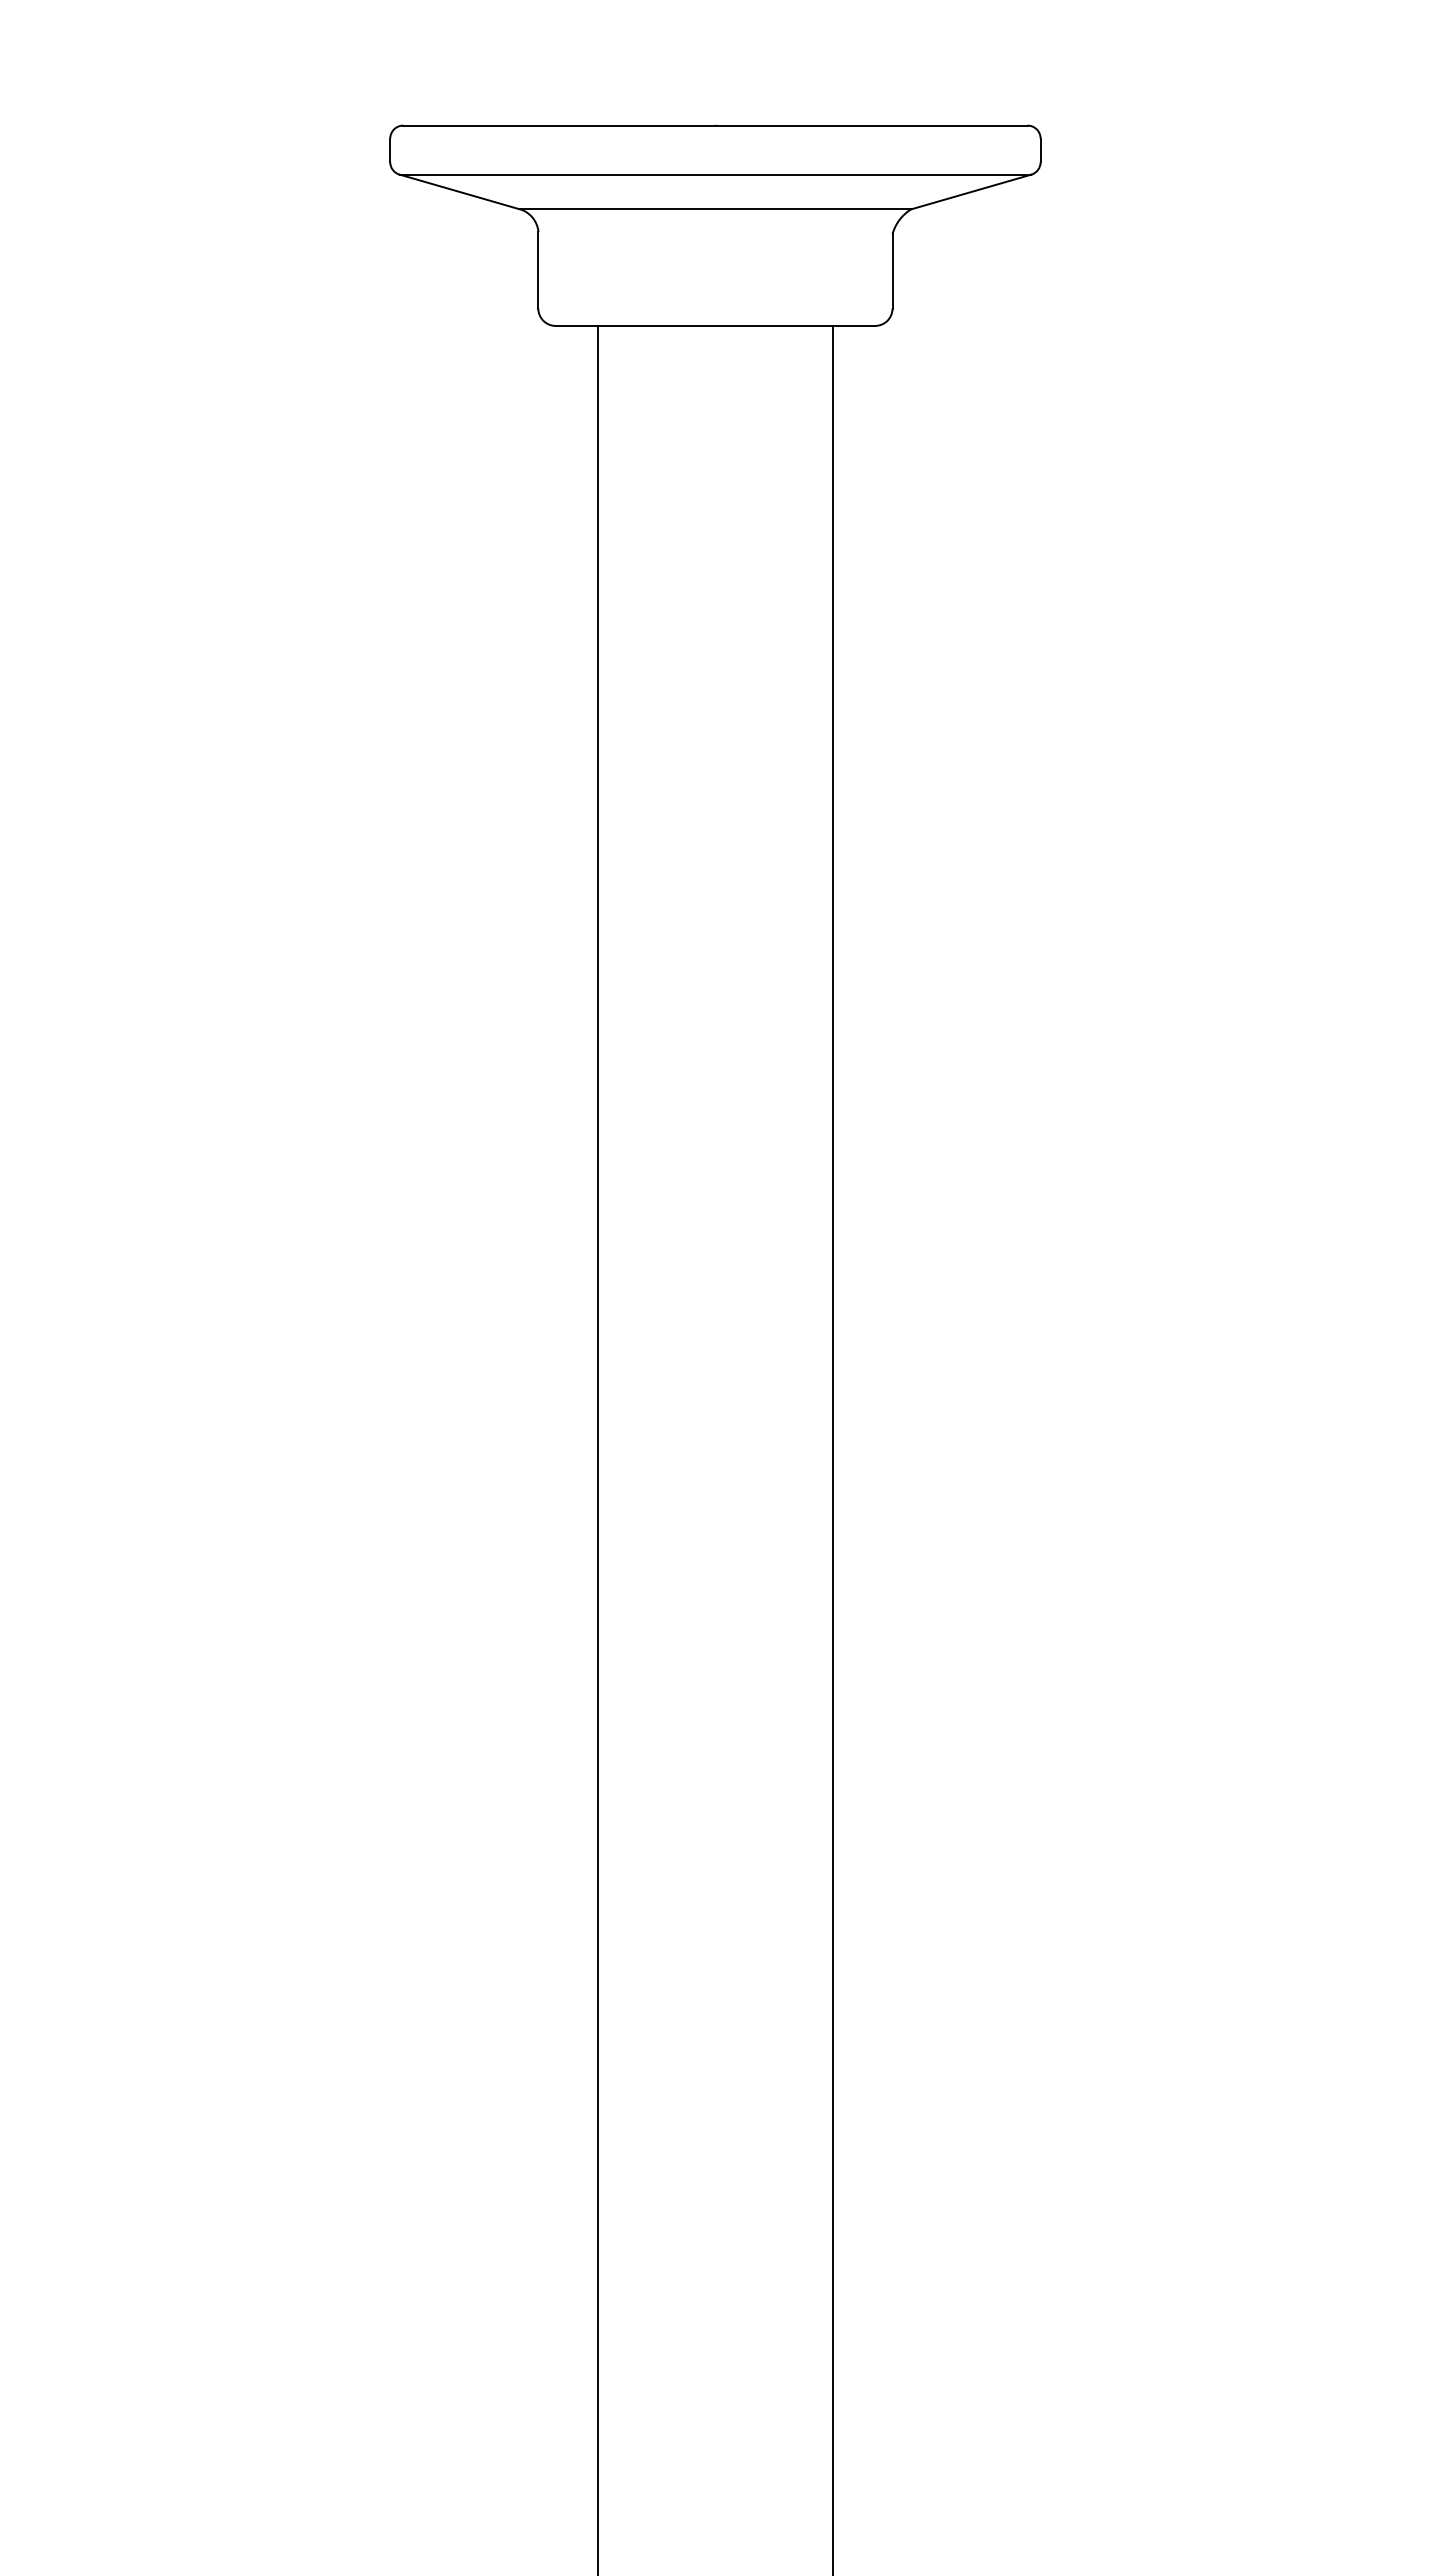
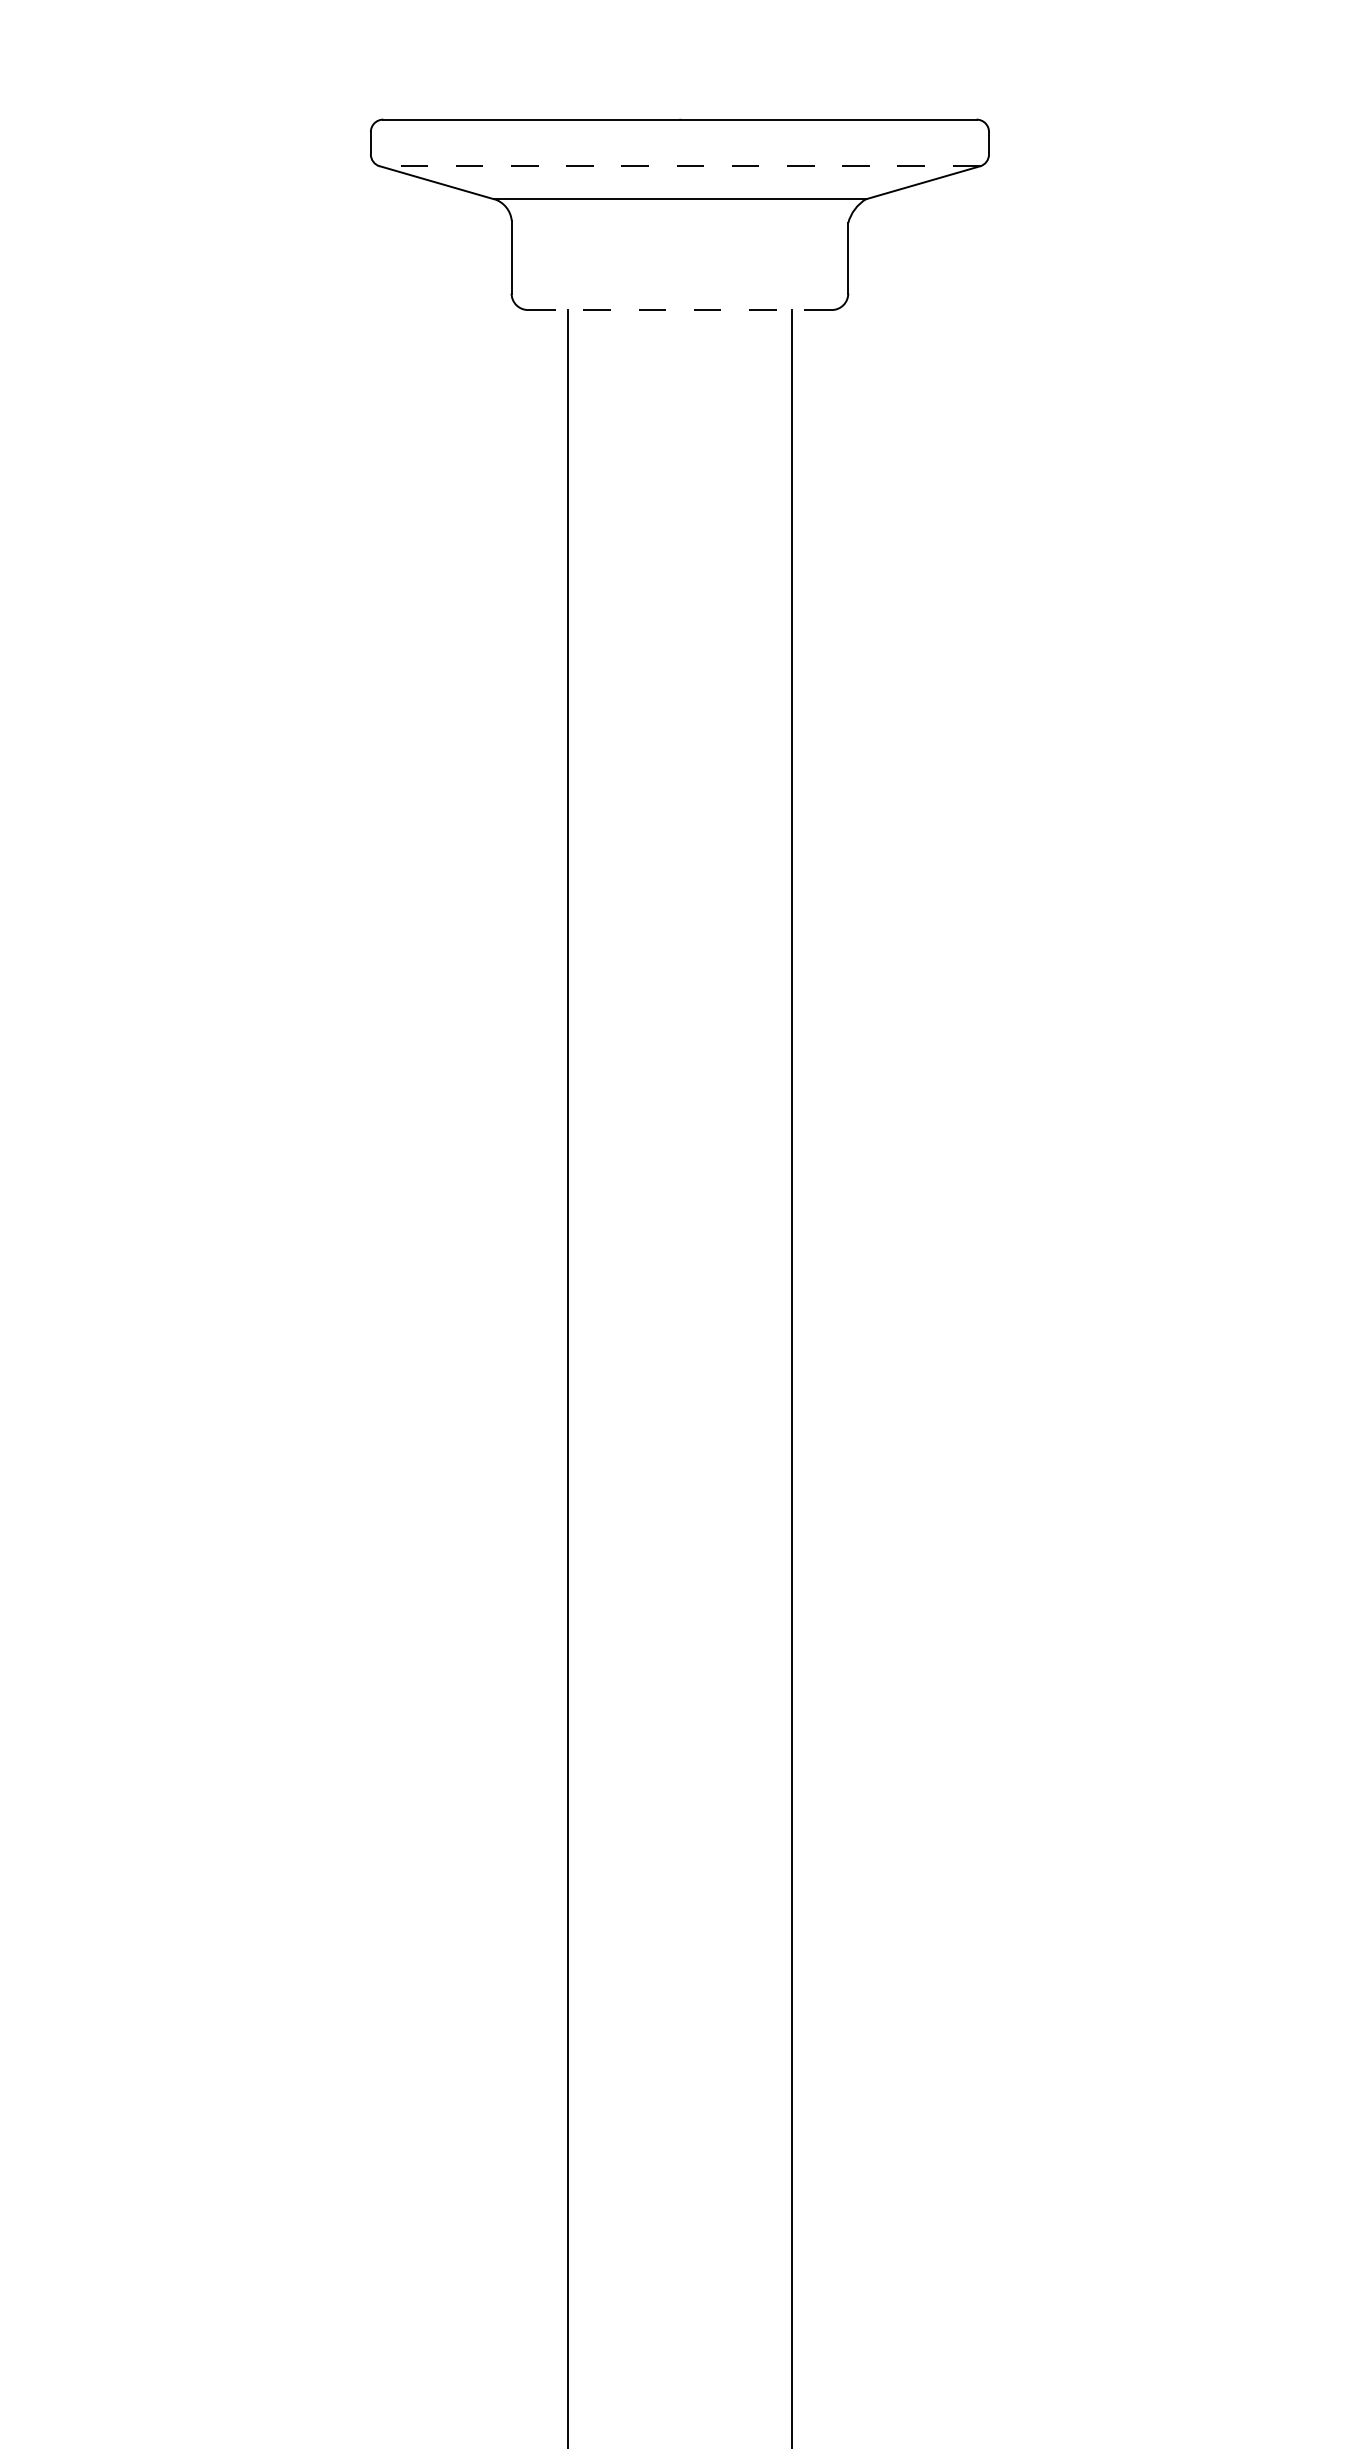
line: (715, 174) -> (680, 166), solid -> dashed
line: (715, 325) -> (680, 309), solid -> dashed

